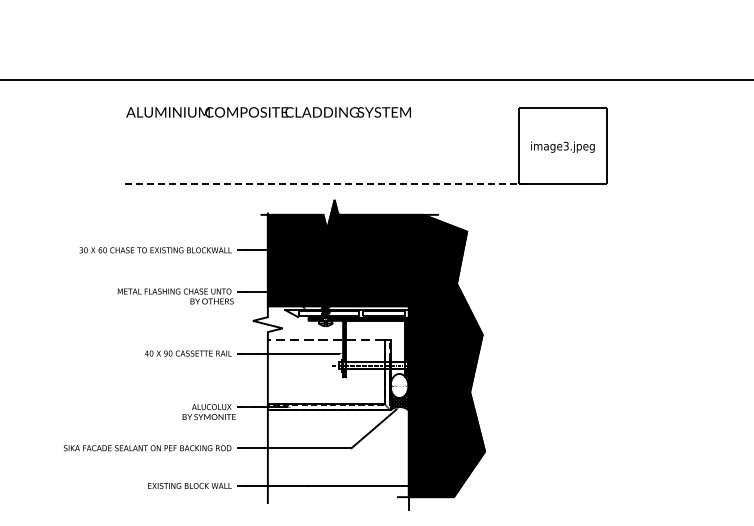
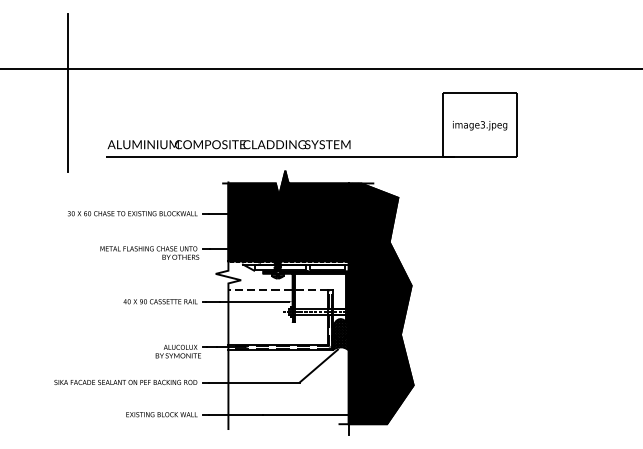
line: (79, 108) -> (67, 92), added
text: (268, 112) -> (228, 144), moved
line: (329, 183) -> (280, 156), dashed -> solid
hatch: (399, 386) -> (340, 329), added

